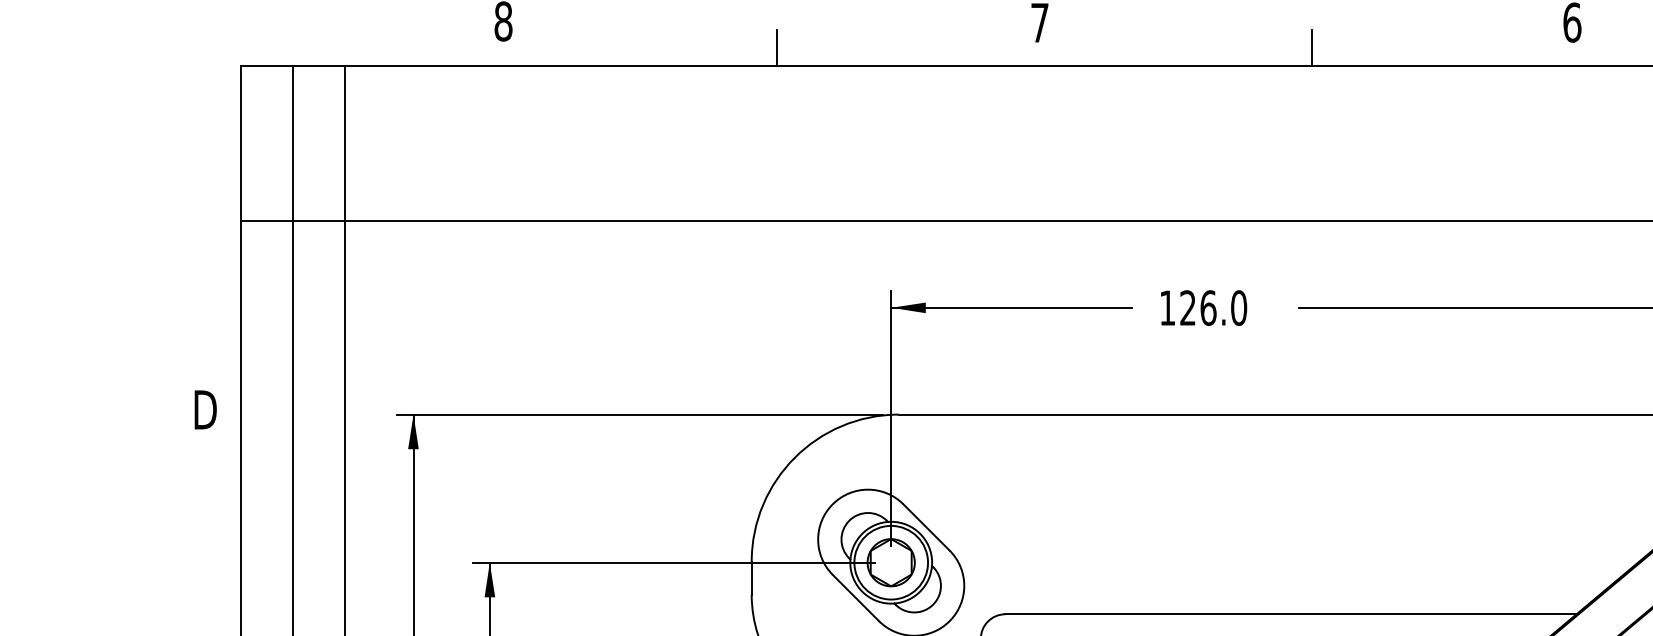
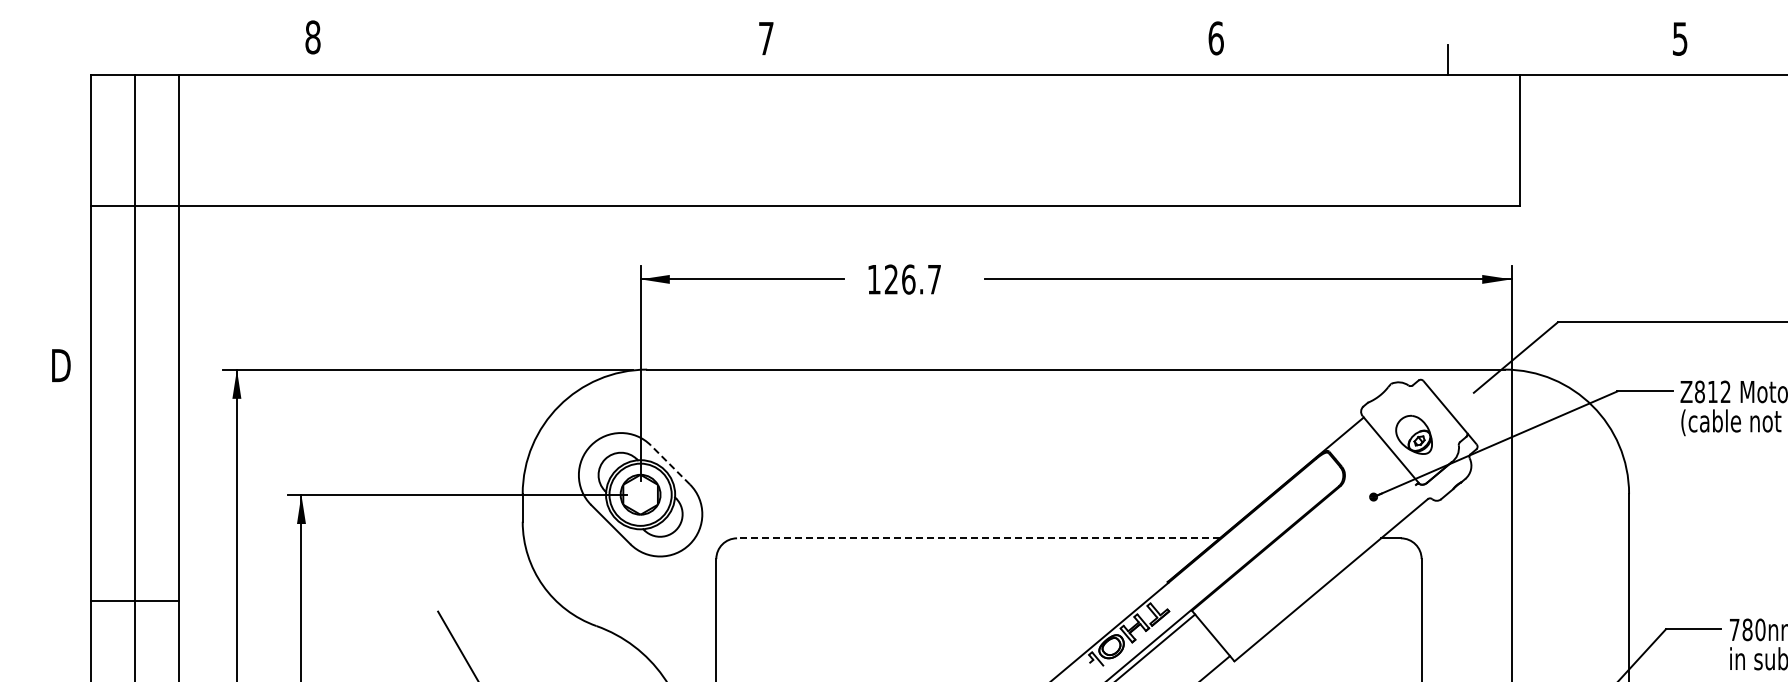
line: (776, 47) -> (543, 59), removed
line: (1312, 47) -> (996, 59), removed
text: (1239, 307) -> (934, 279), 126.0 -> 126.7
line: (926, 526) -> (670, 464), solid -> dashed
line: (1289, 614) -> (977, 538), solid -> dashed

